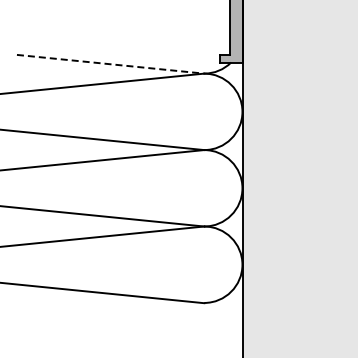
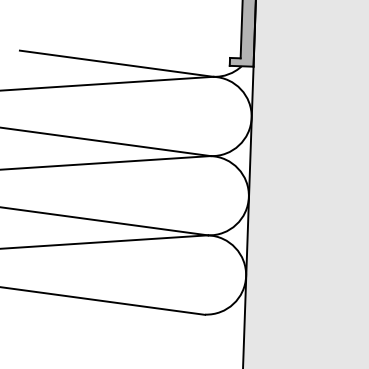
line: (111, 64) -> (117, 64), dashed -> solid

